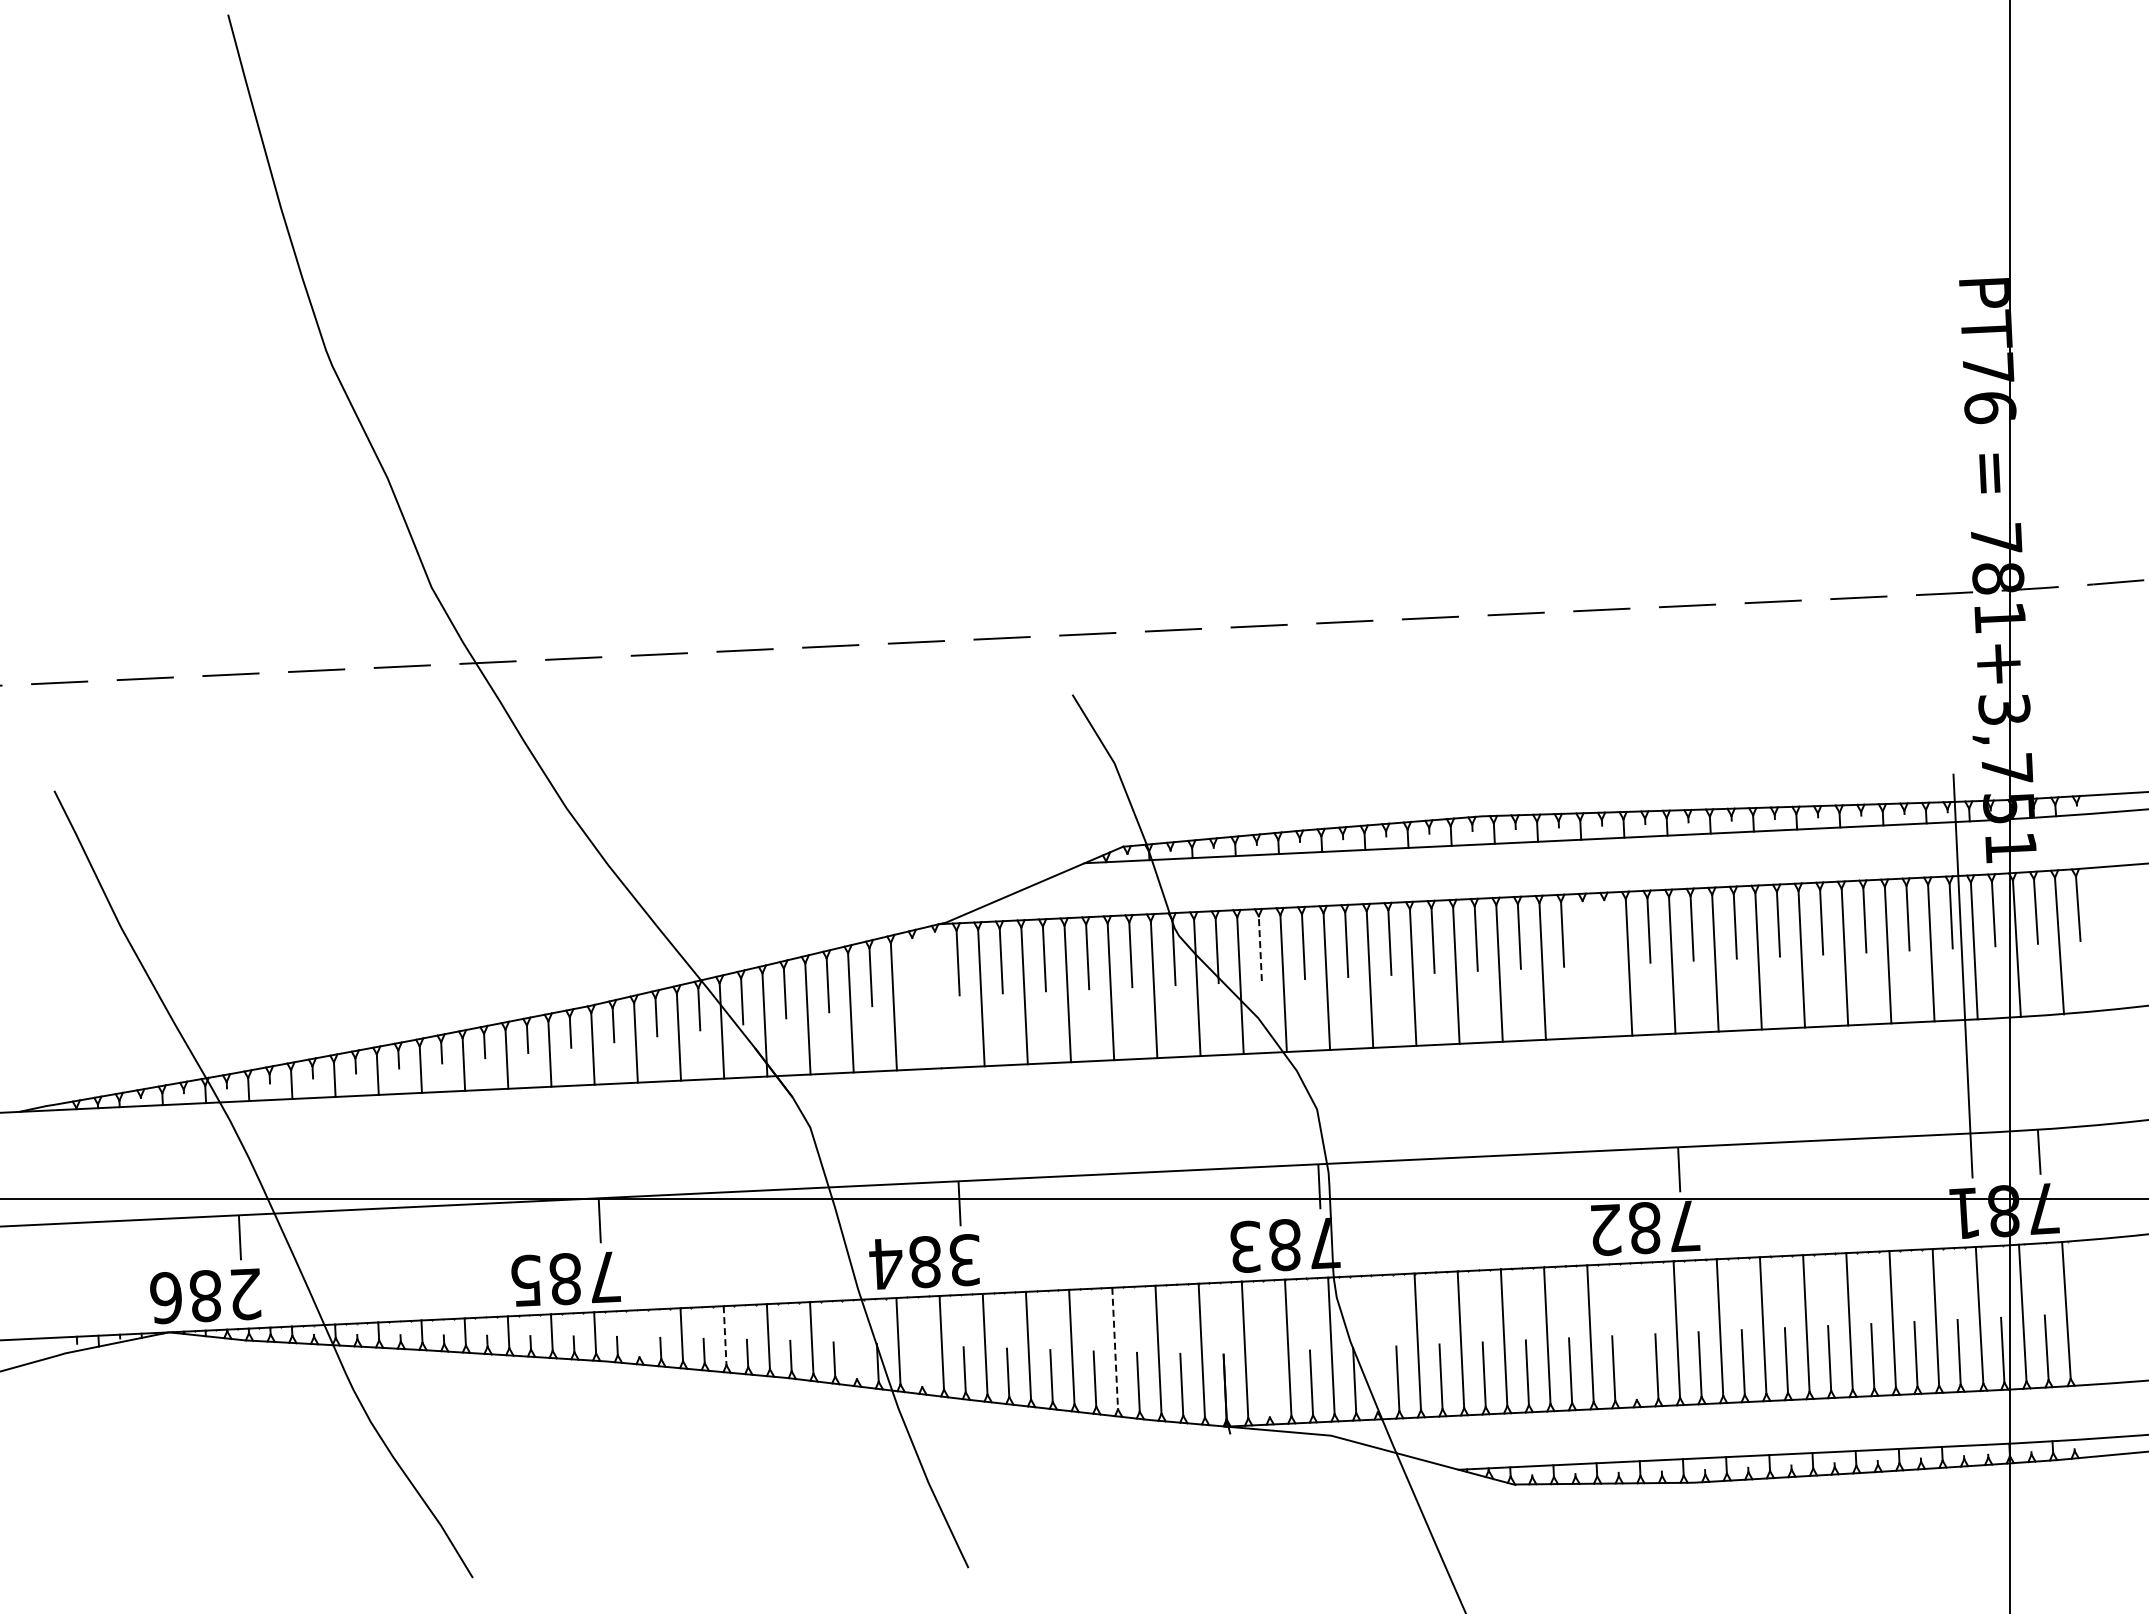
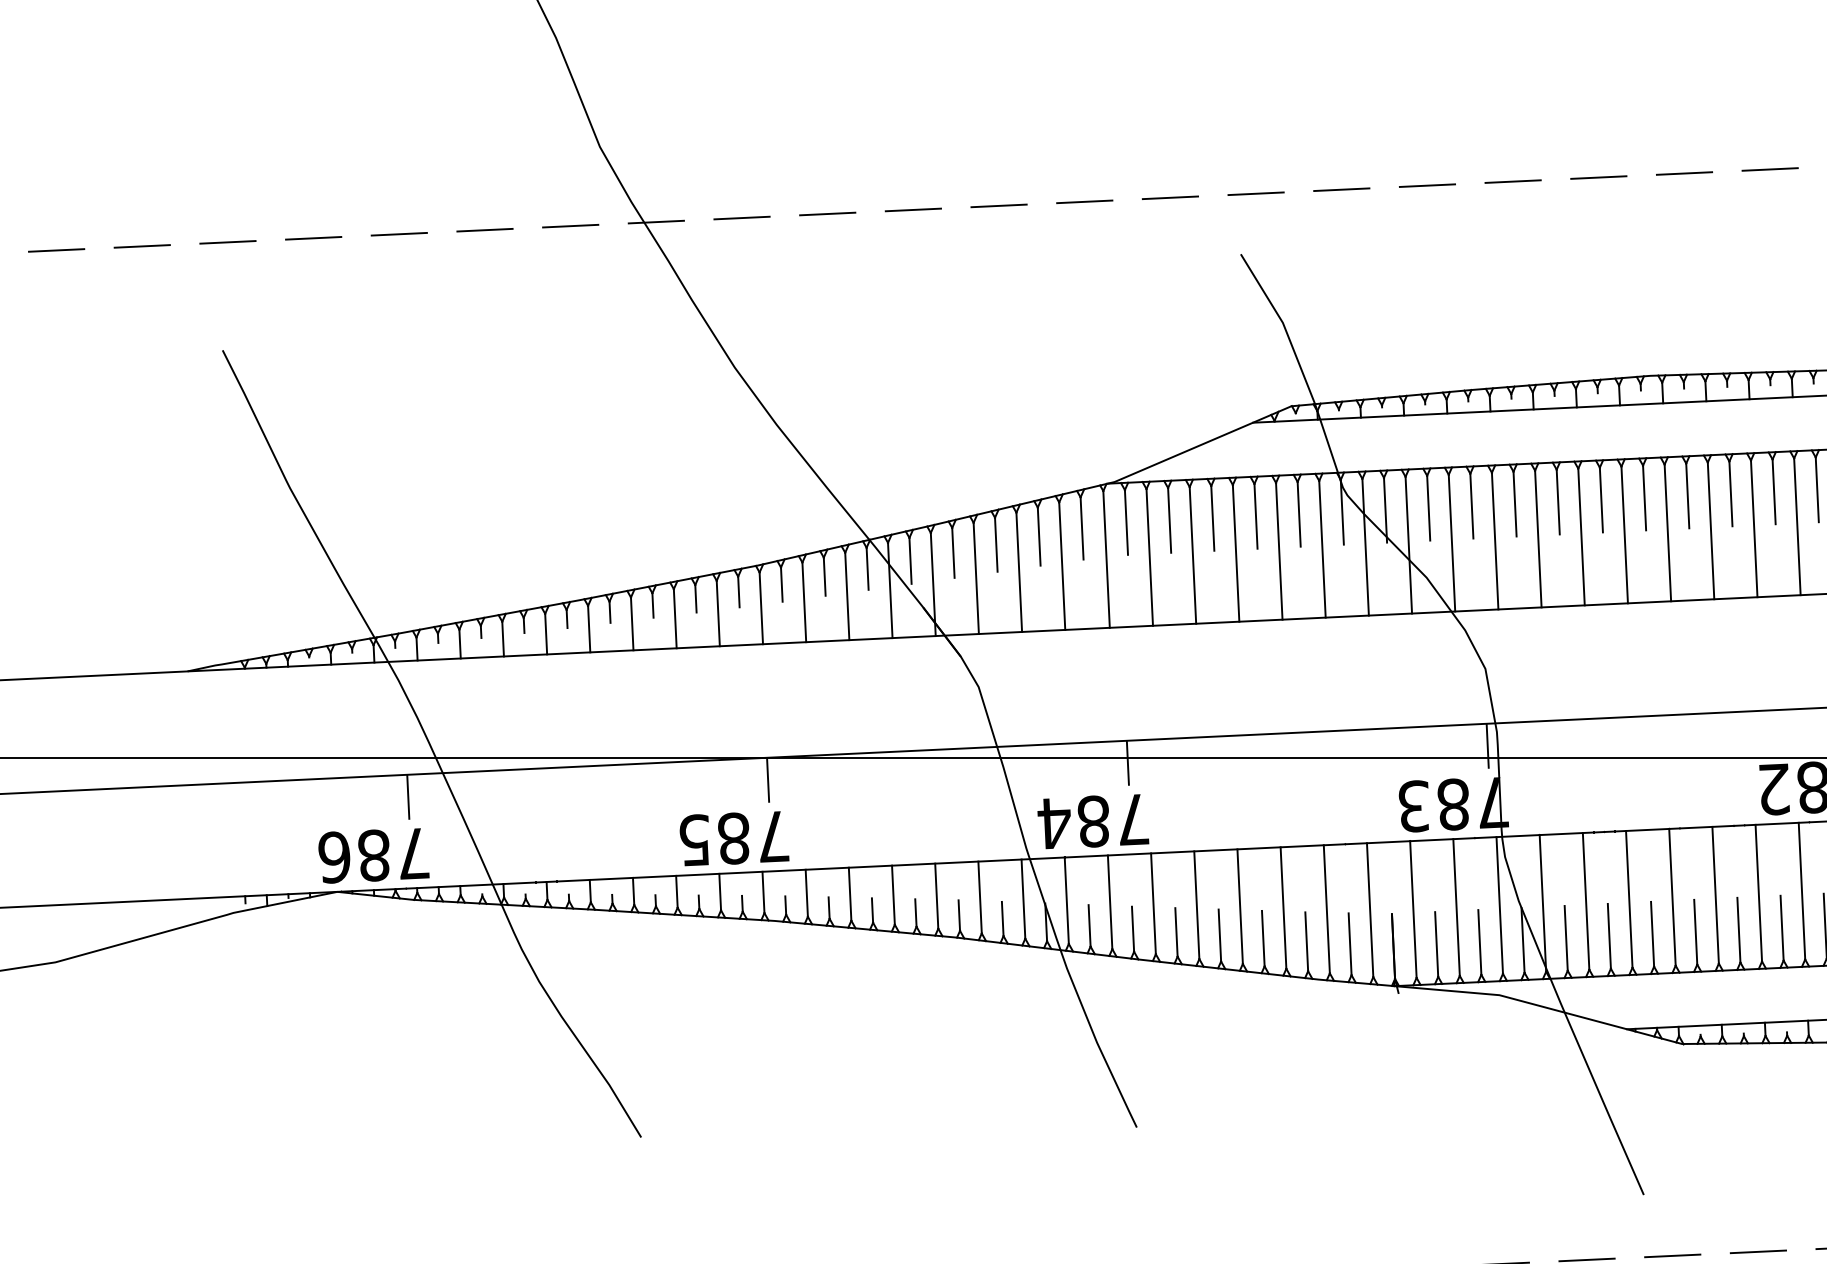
line: (1605, 931) -> (1773, 491), added
line: (1260, 948) -> (1428, 508), dashed -> solid
line: (913, 968) -> (1081, 528), added
line: (1585, 969) -> (1753, 529), added
line: (938, 999) -> (1106, 559), added
text: (964, 1260) -> (1132, 820), 384 -> 784
text: (245, 1294) -> (413, 854), 286 -> 786
line: (1633, 1331) -> (1801, 891), added
line: (638, 1333) -> (806, 893), added
line: (725, 1335) -> (893, 895), dashed -> solid
line: (854, 1339) -> (1022, 899), added
line: (1374, 1343) -> (1542, 903), added
line: (1115, 1348) -> (1283, 908), dashed -> solid
line: (921, 1366) -> (1089, 926), added
line: (1267, 1384) -> (1435, 944), added

